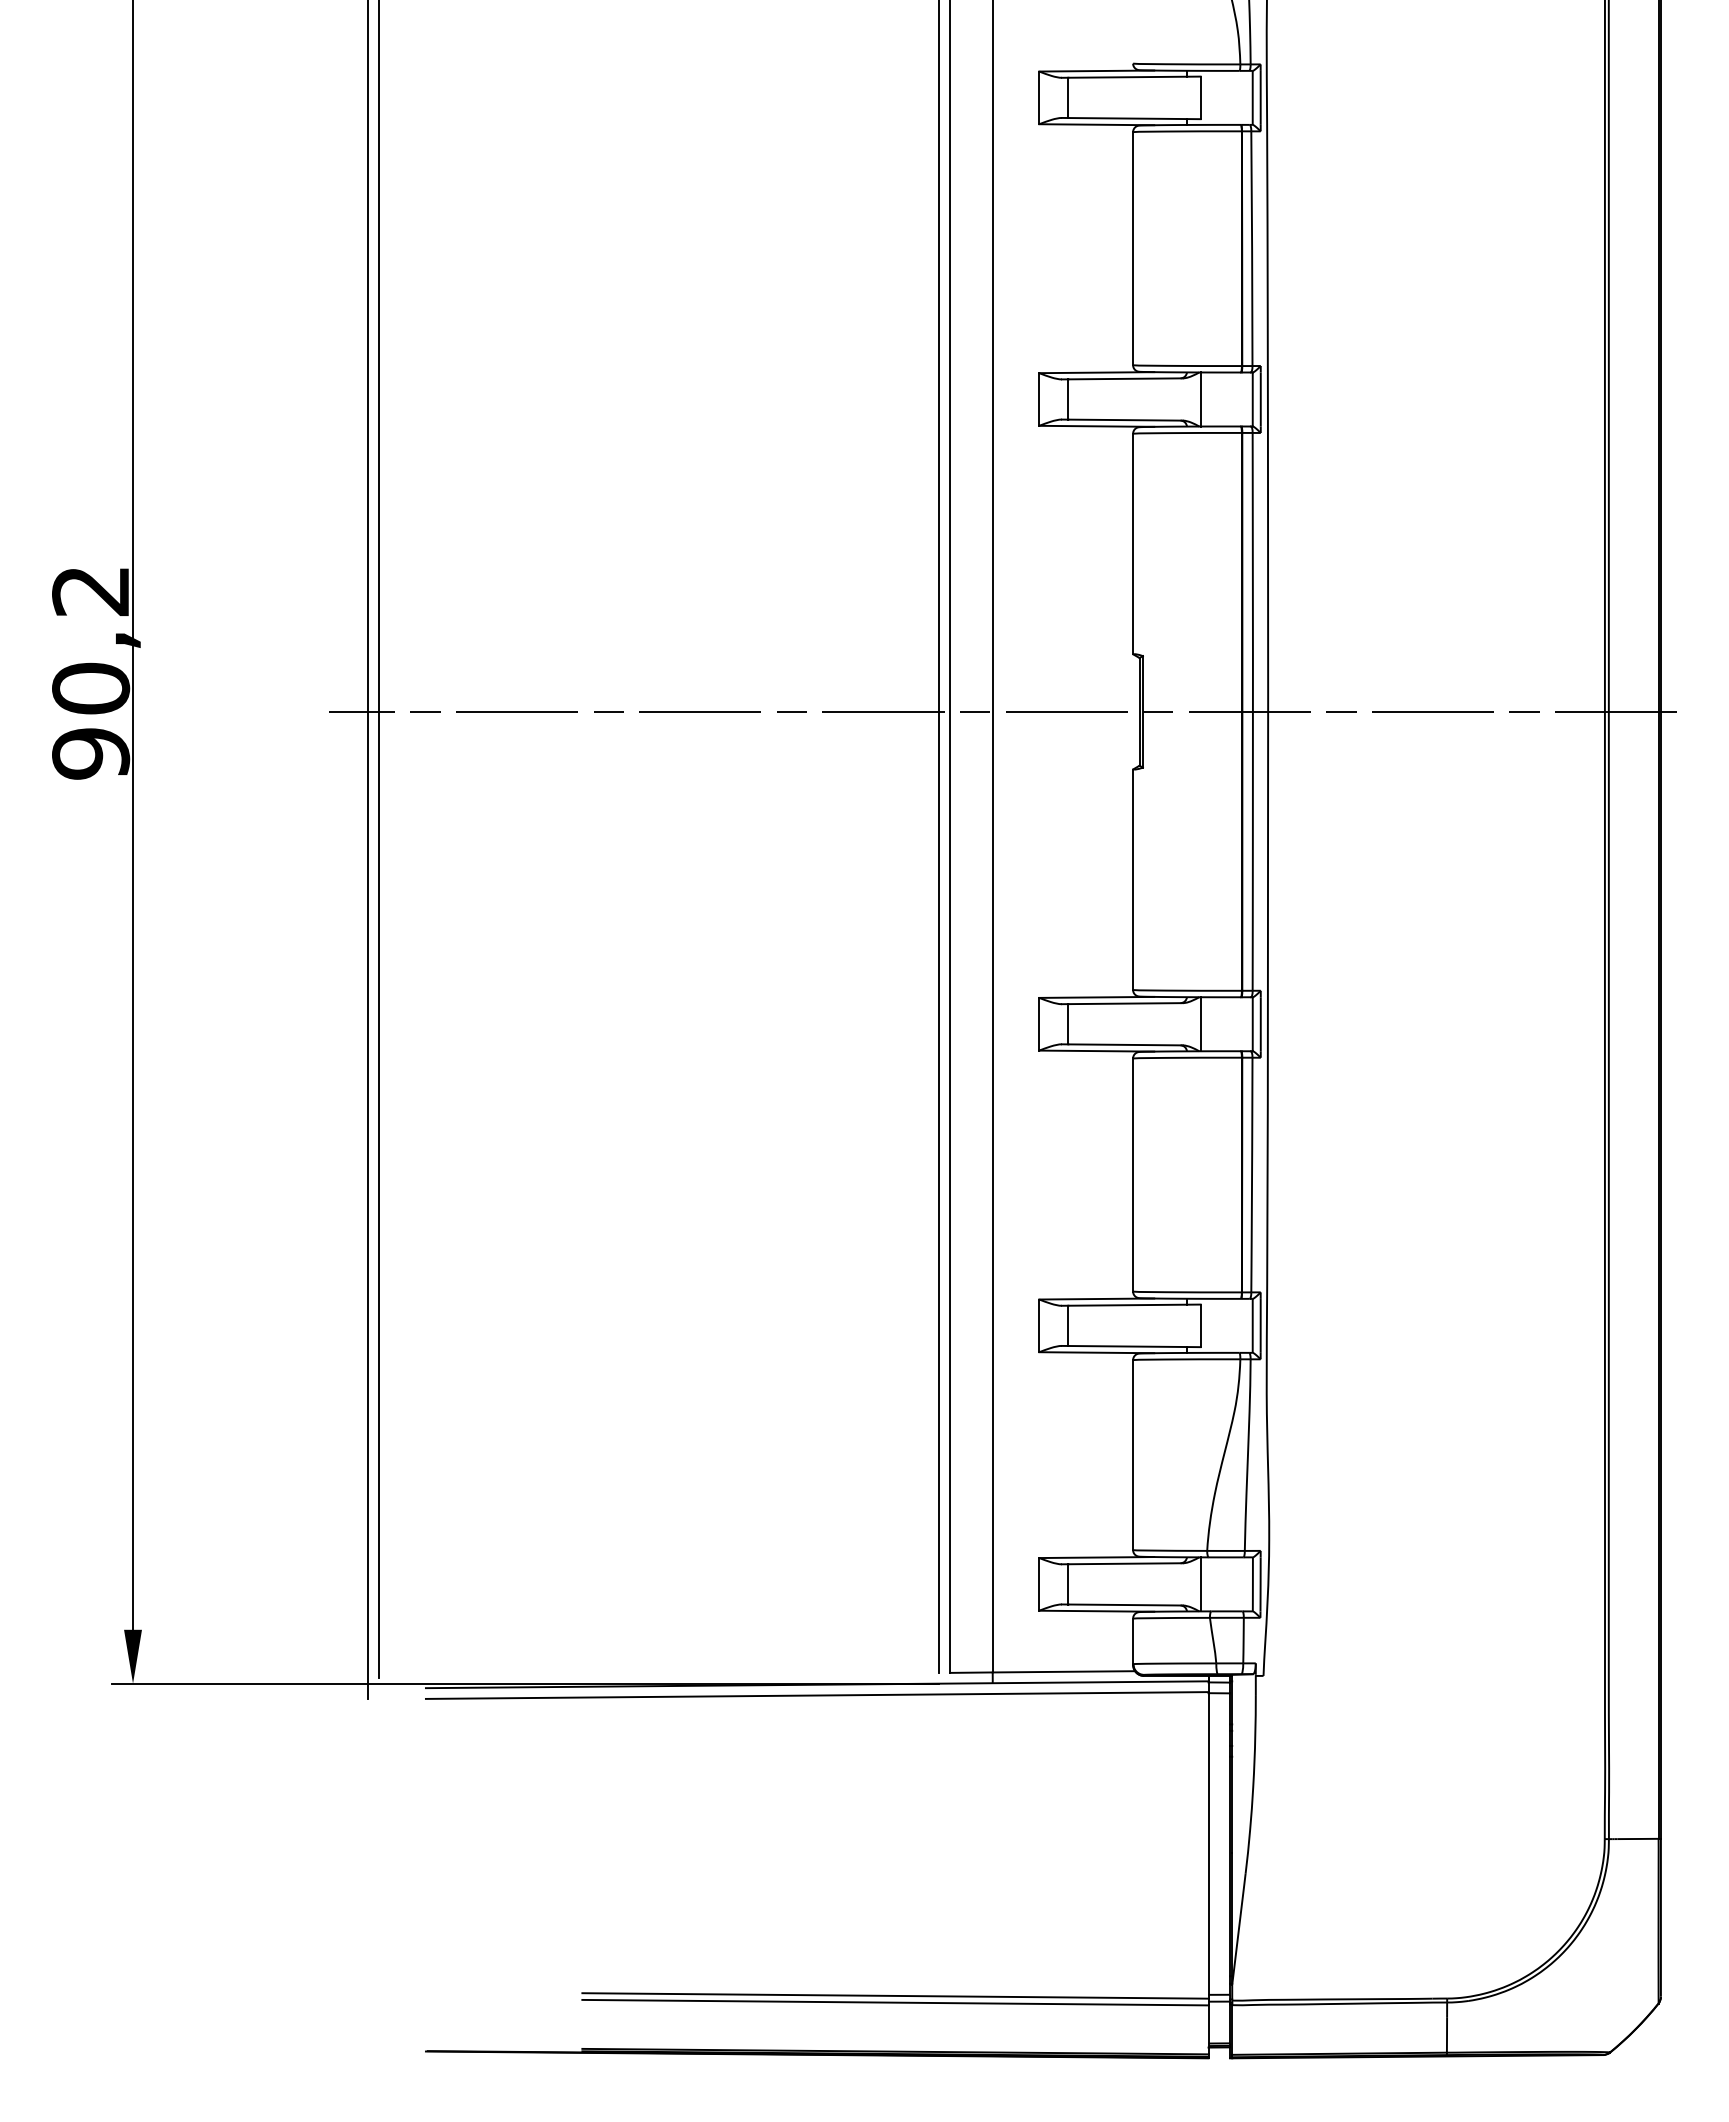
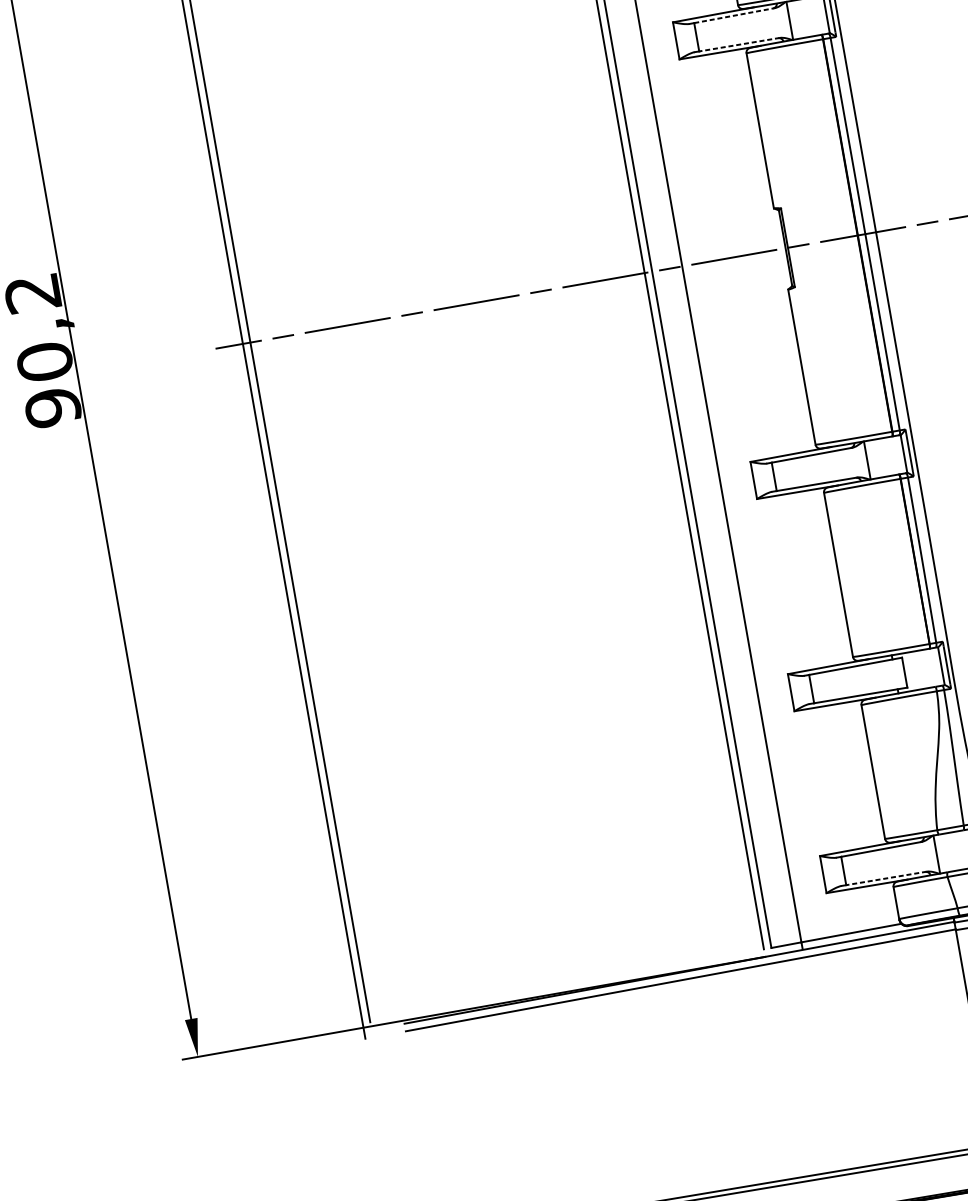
line: (1126, 378) -> (735, 15), solid -> dashed
line: (1125, 420) -> (739, 44), solid -> dashed
line: (1125, 1605) -> (886, 878), solid -> dashed

